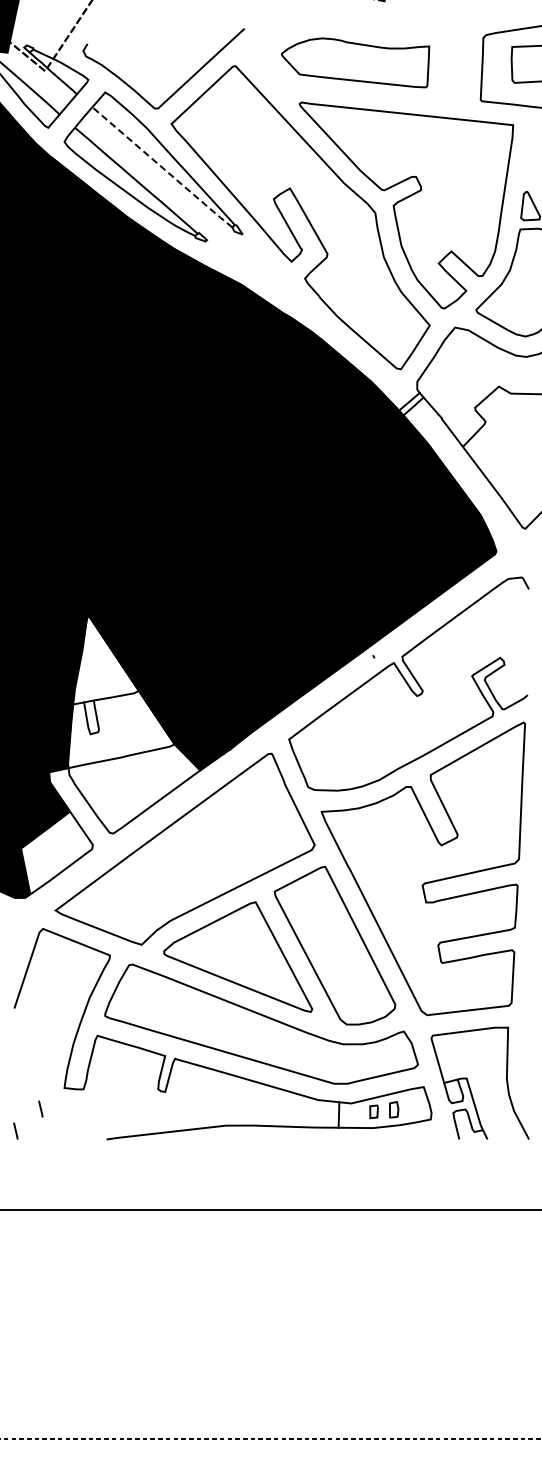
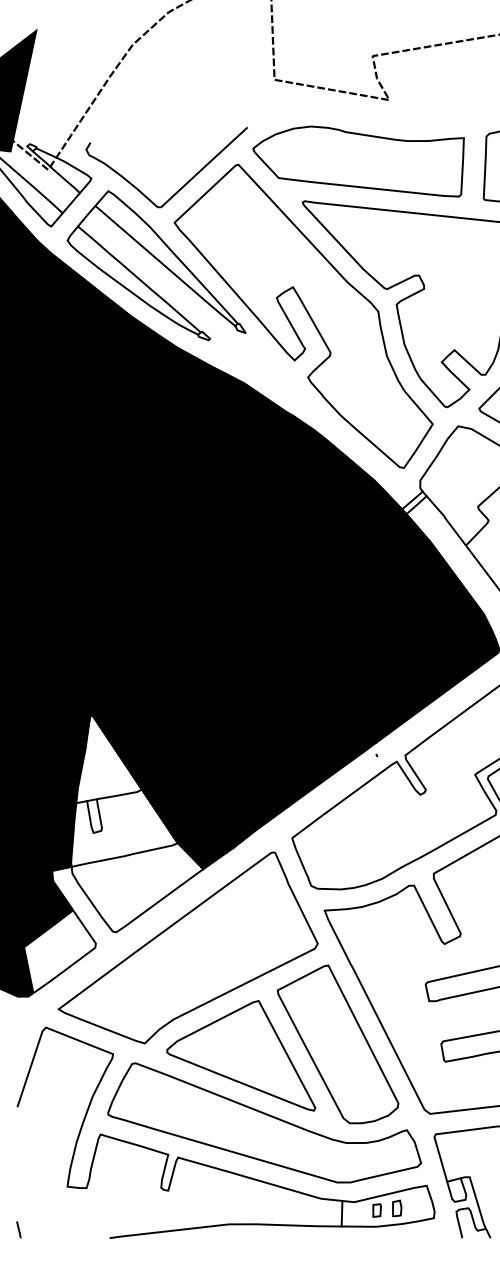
part: (355, 62) -> (358, 161), size x1.43
line: (163, 168) -> (166, 267), dashed -> solid
line: (40, 1108) -> (43, 1207), removed

